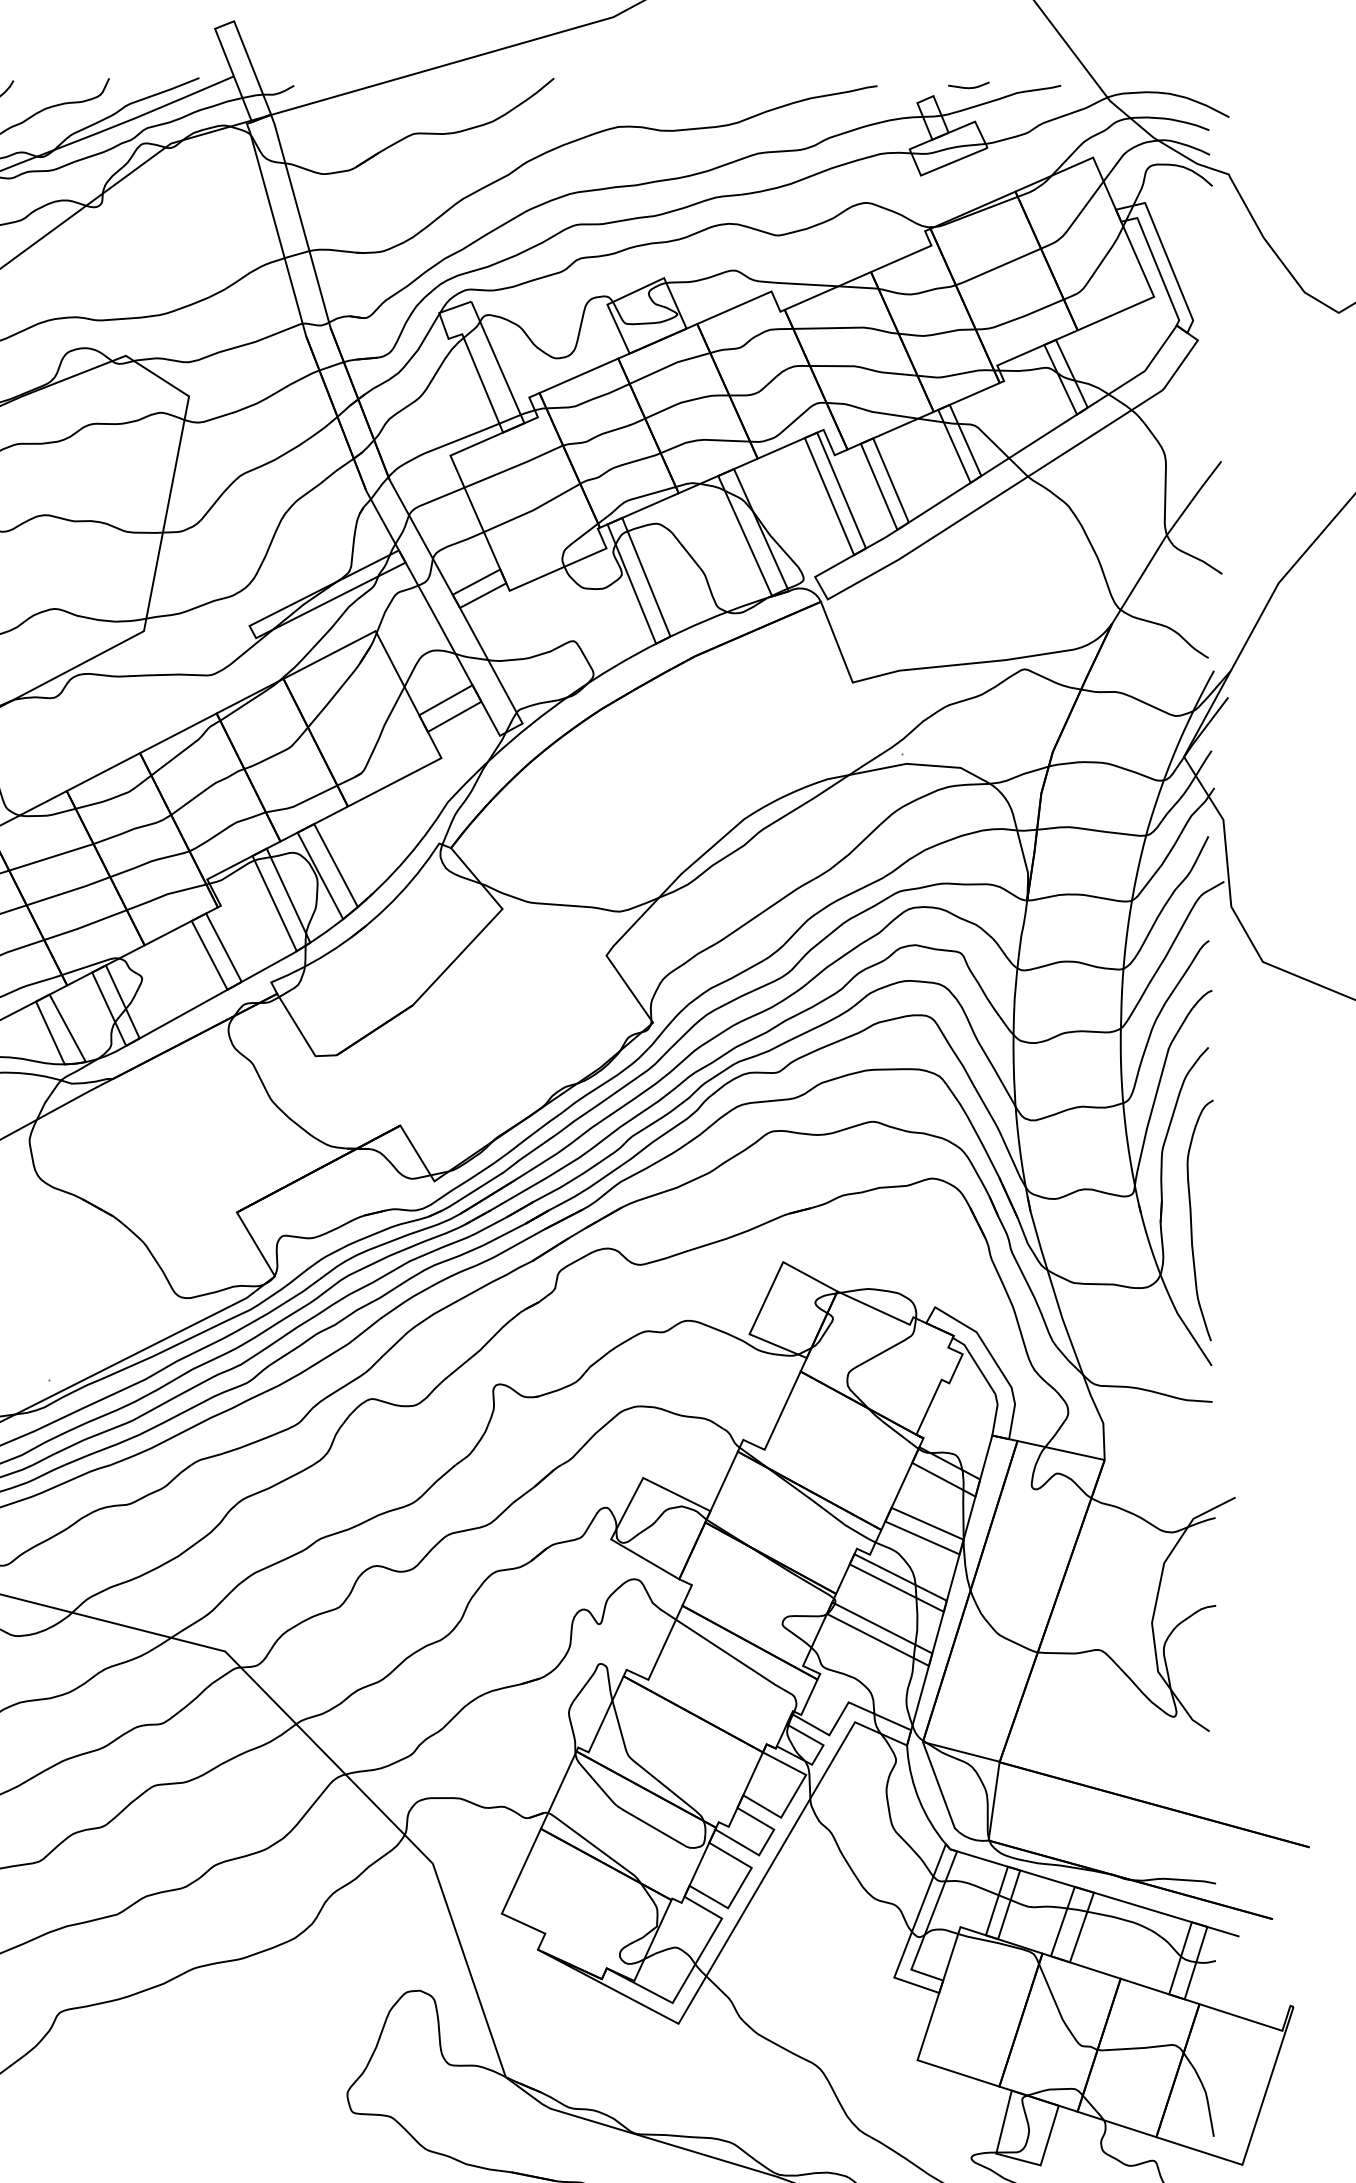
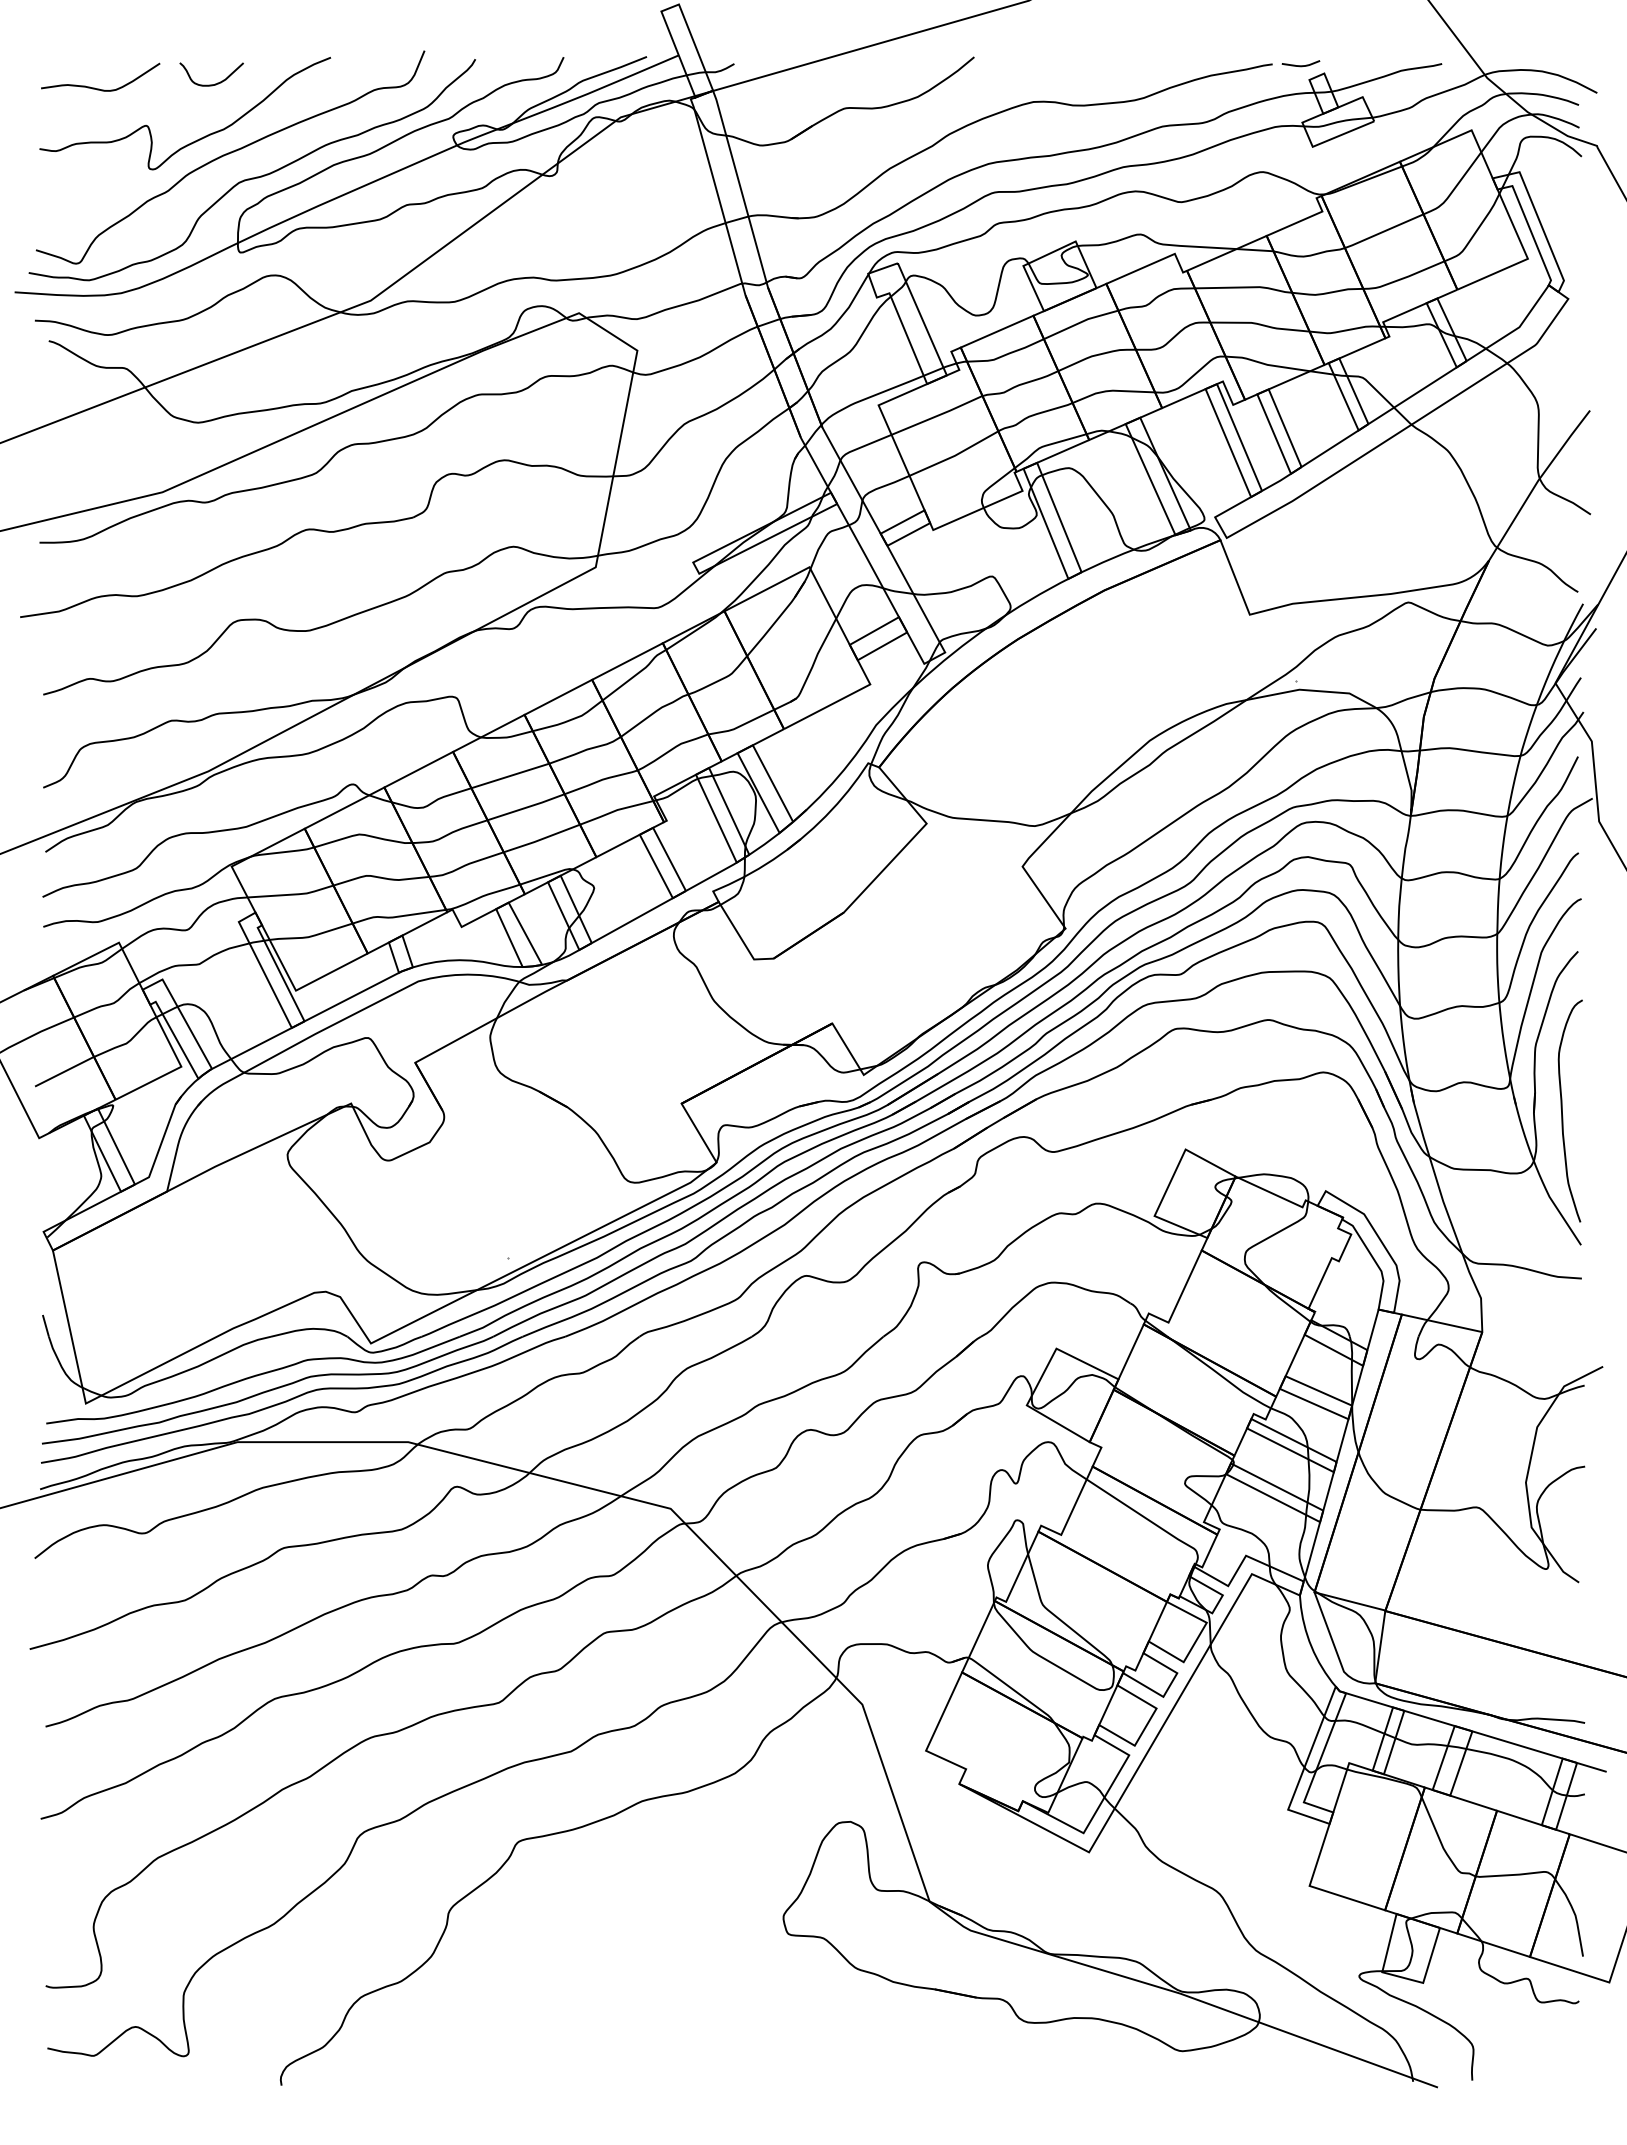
curve: (968, 87) -> (1300, 65), moved

